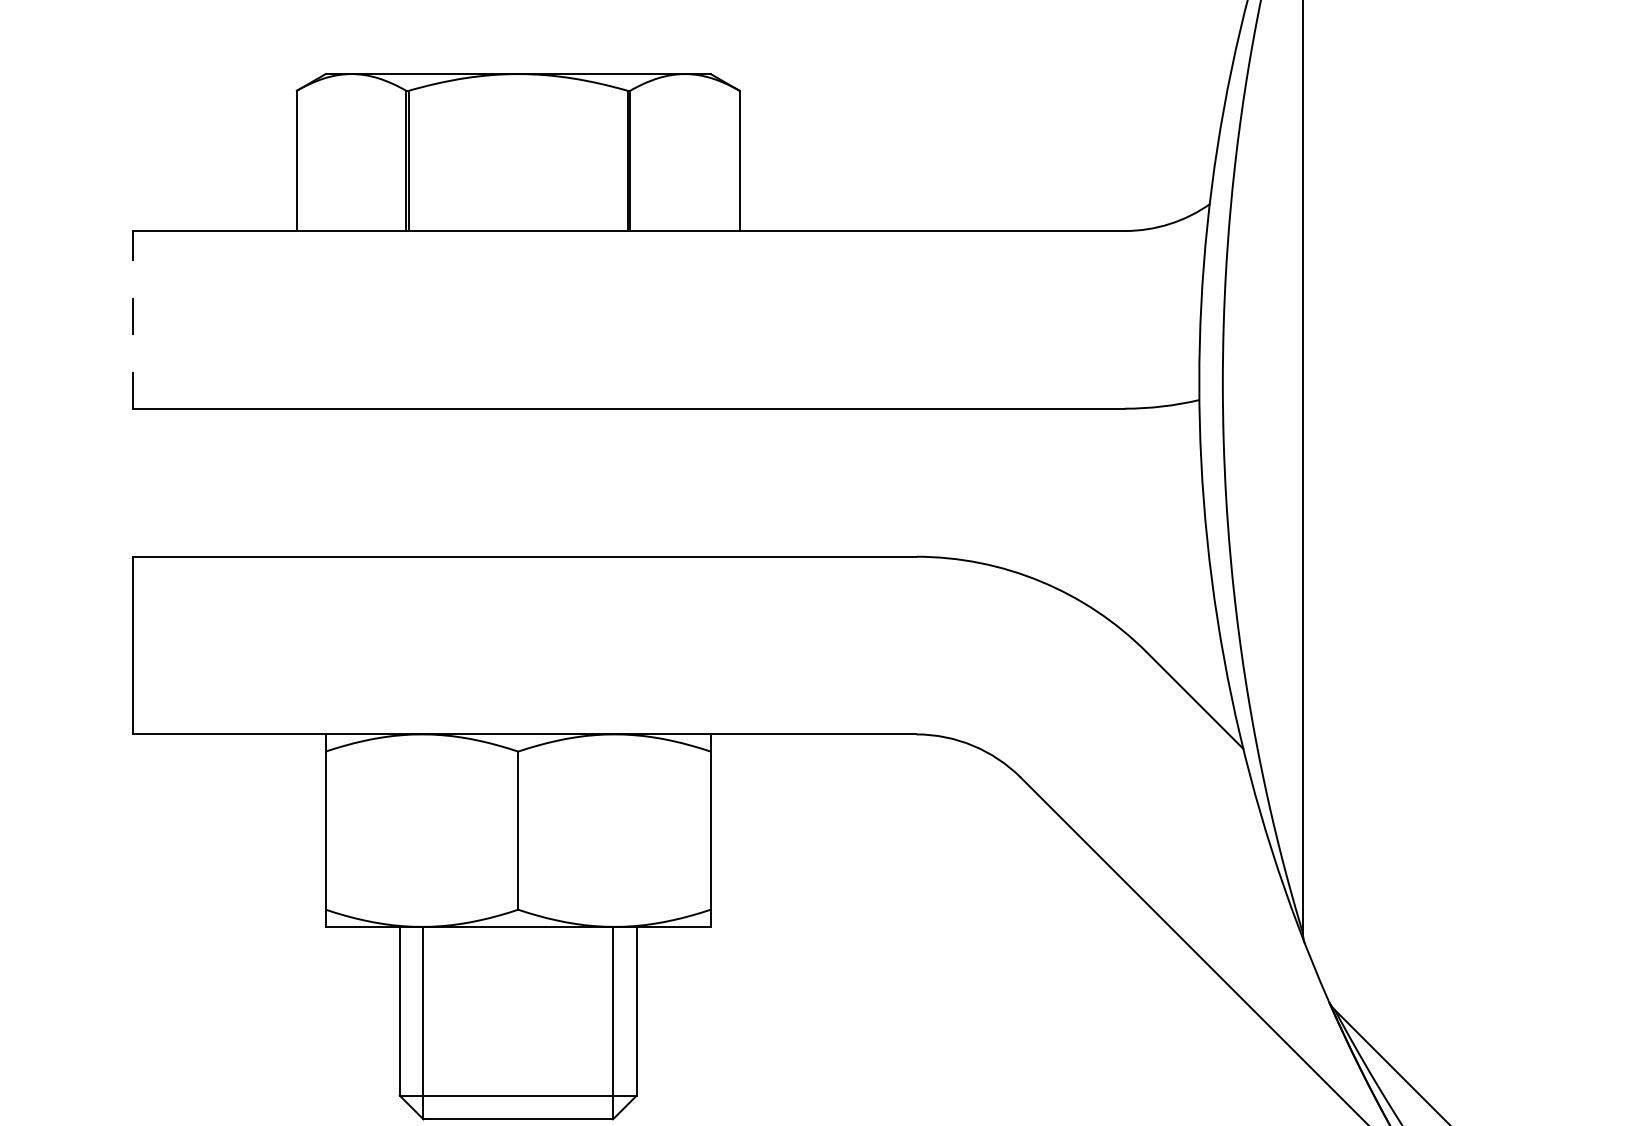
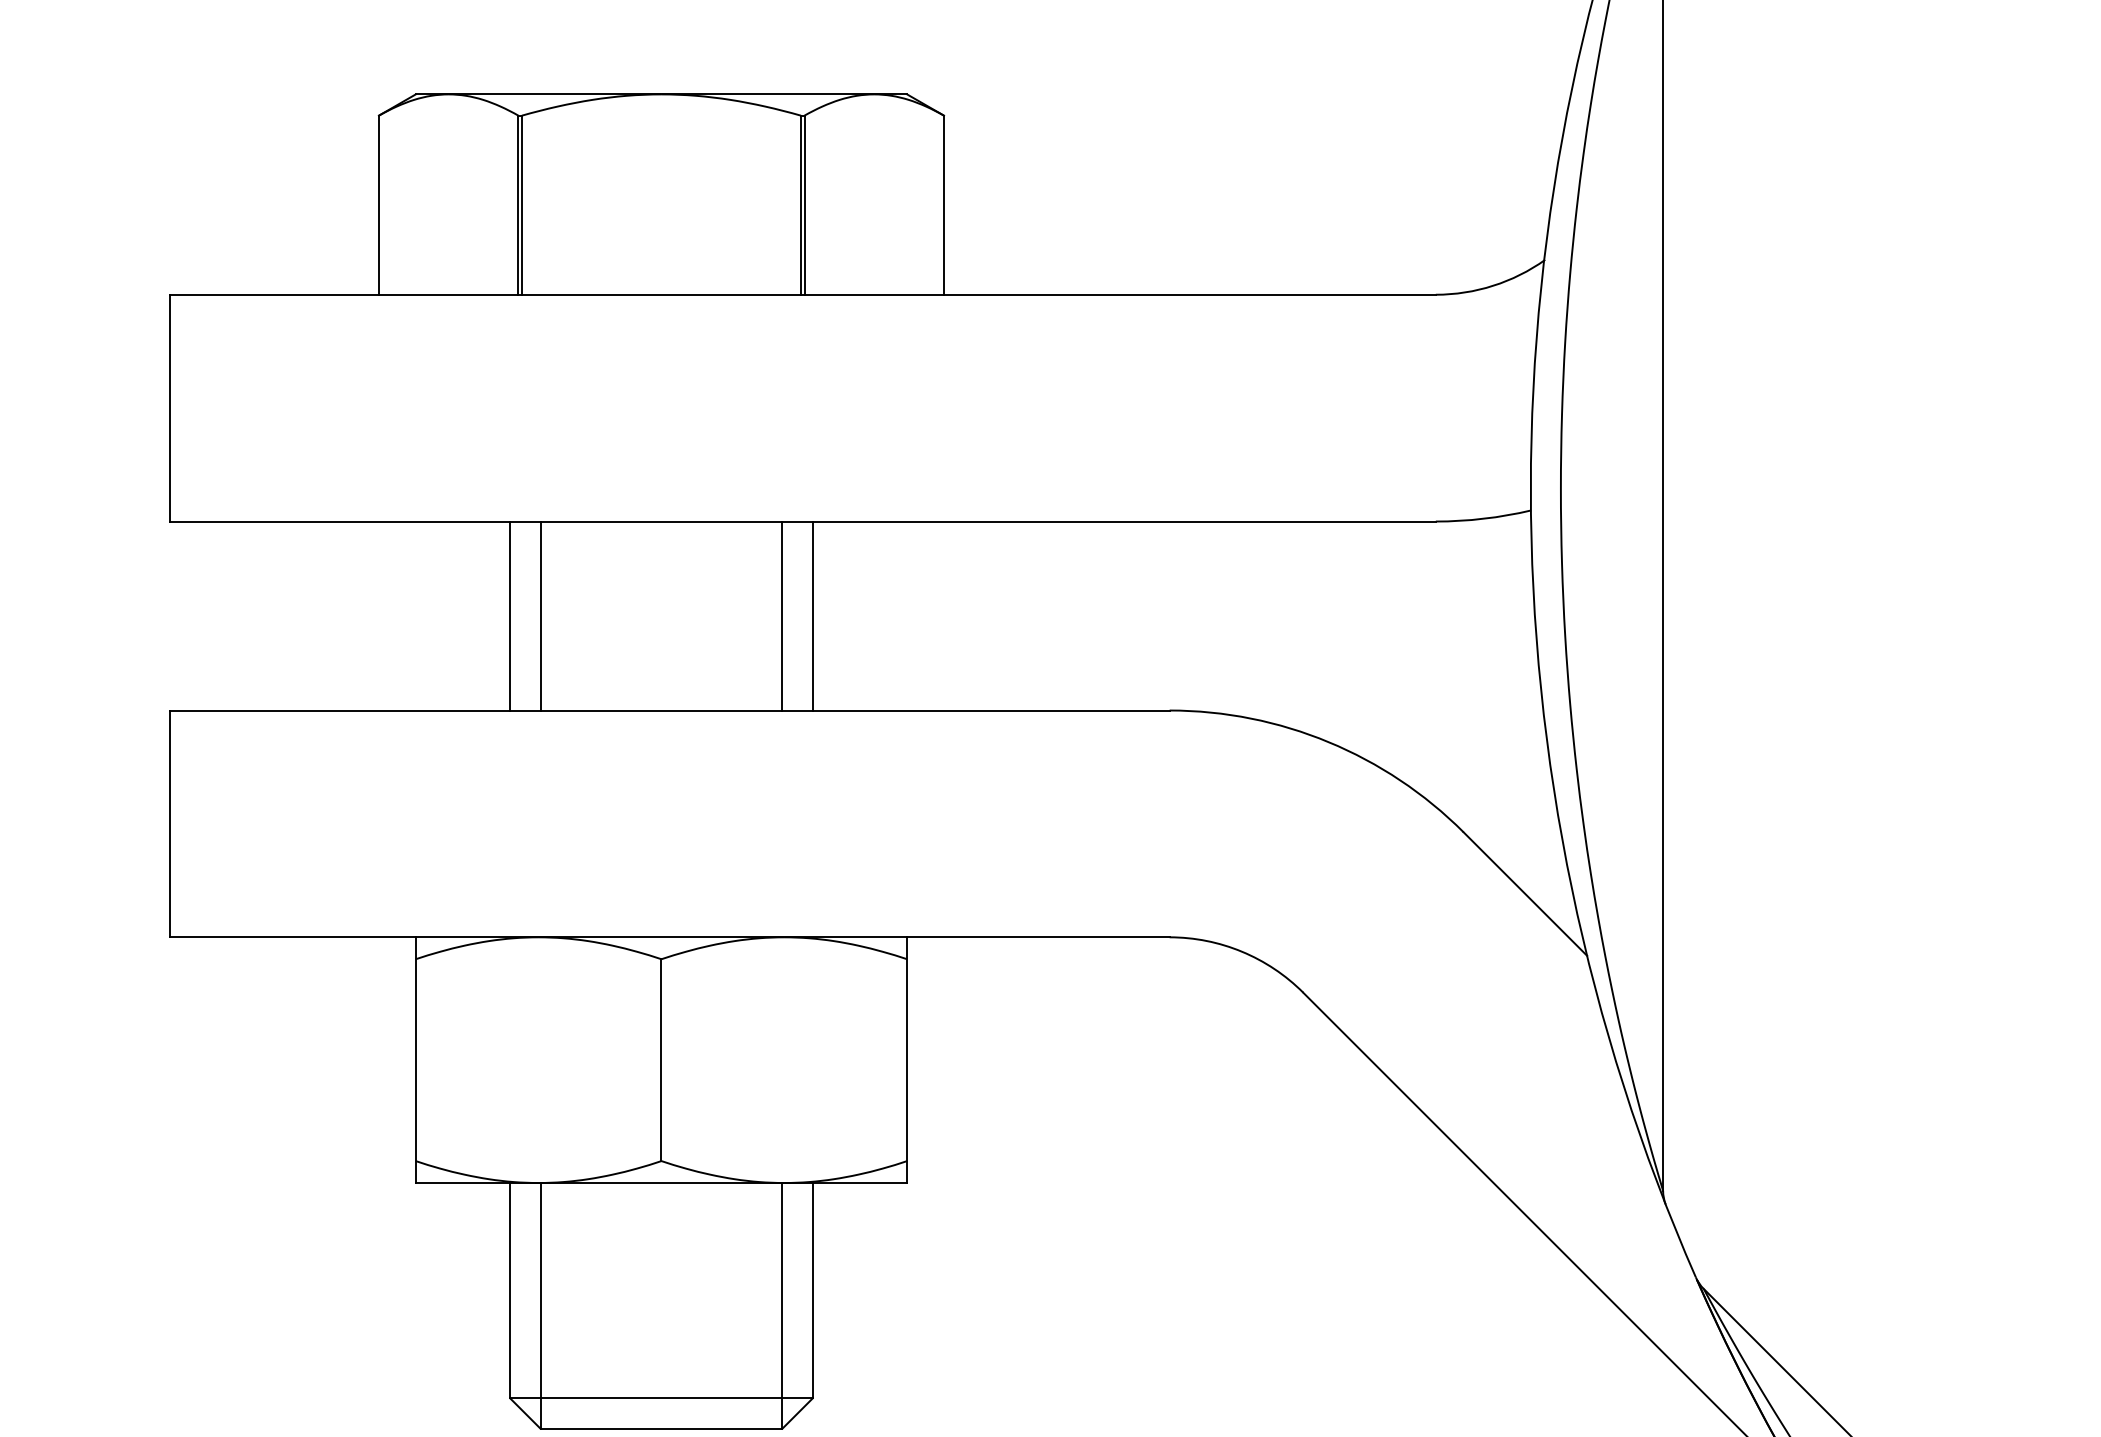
line: (133, 319) -> (170, 407), dashed -> solid
line: (399, 482) -> (510, 615), added
line: (423, 482) -> (540, 615), added
line: (613, 482) -> (782, 615), added
line: (636, 482) -> (812, 615), added

